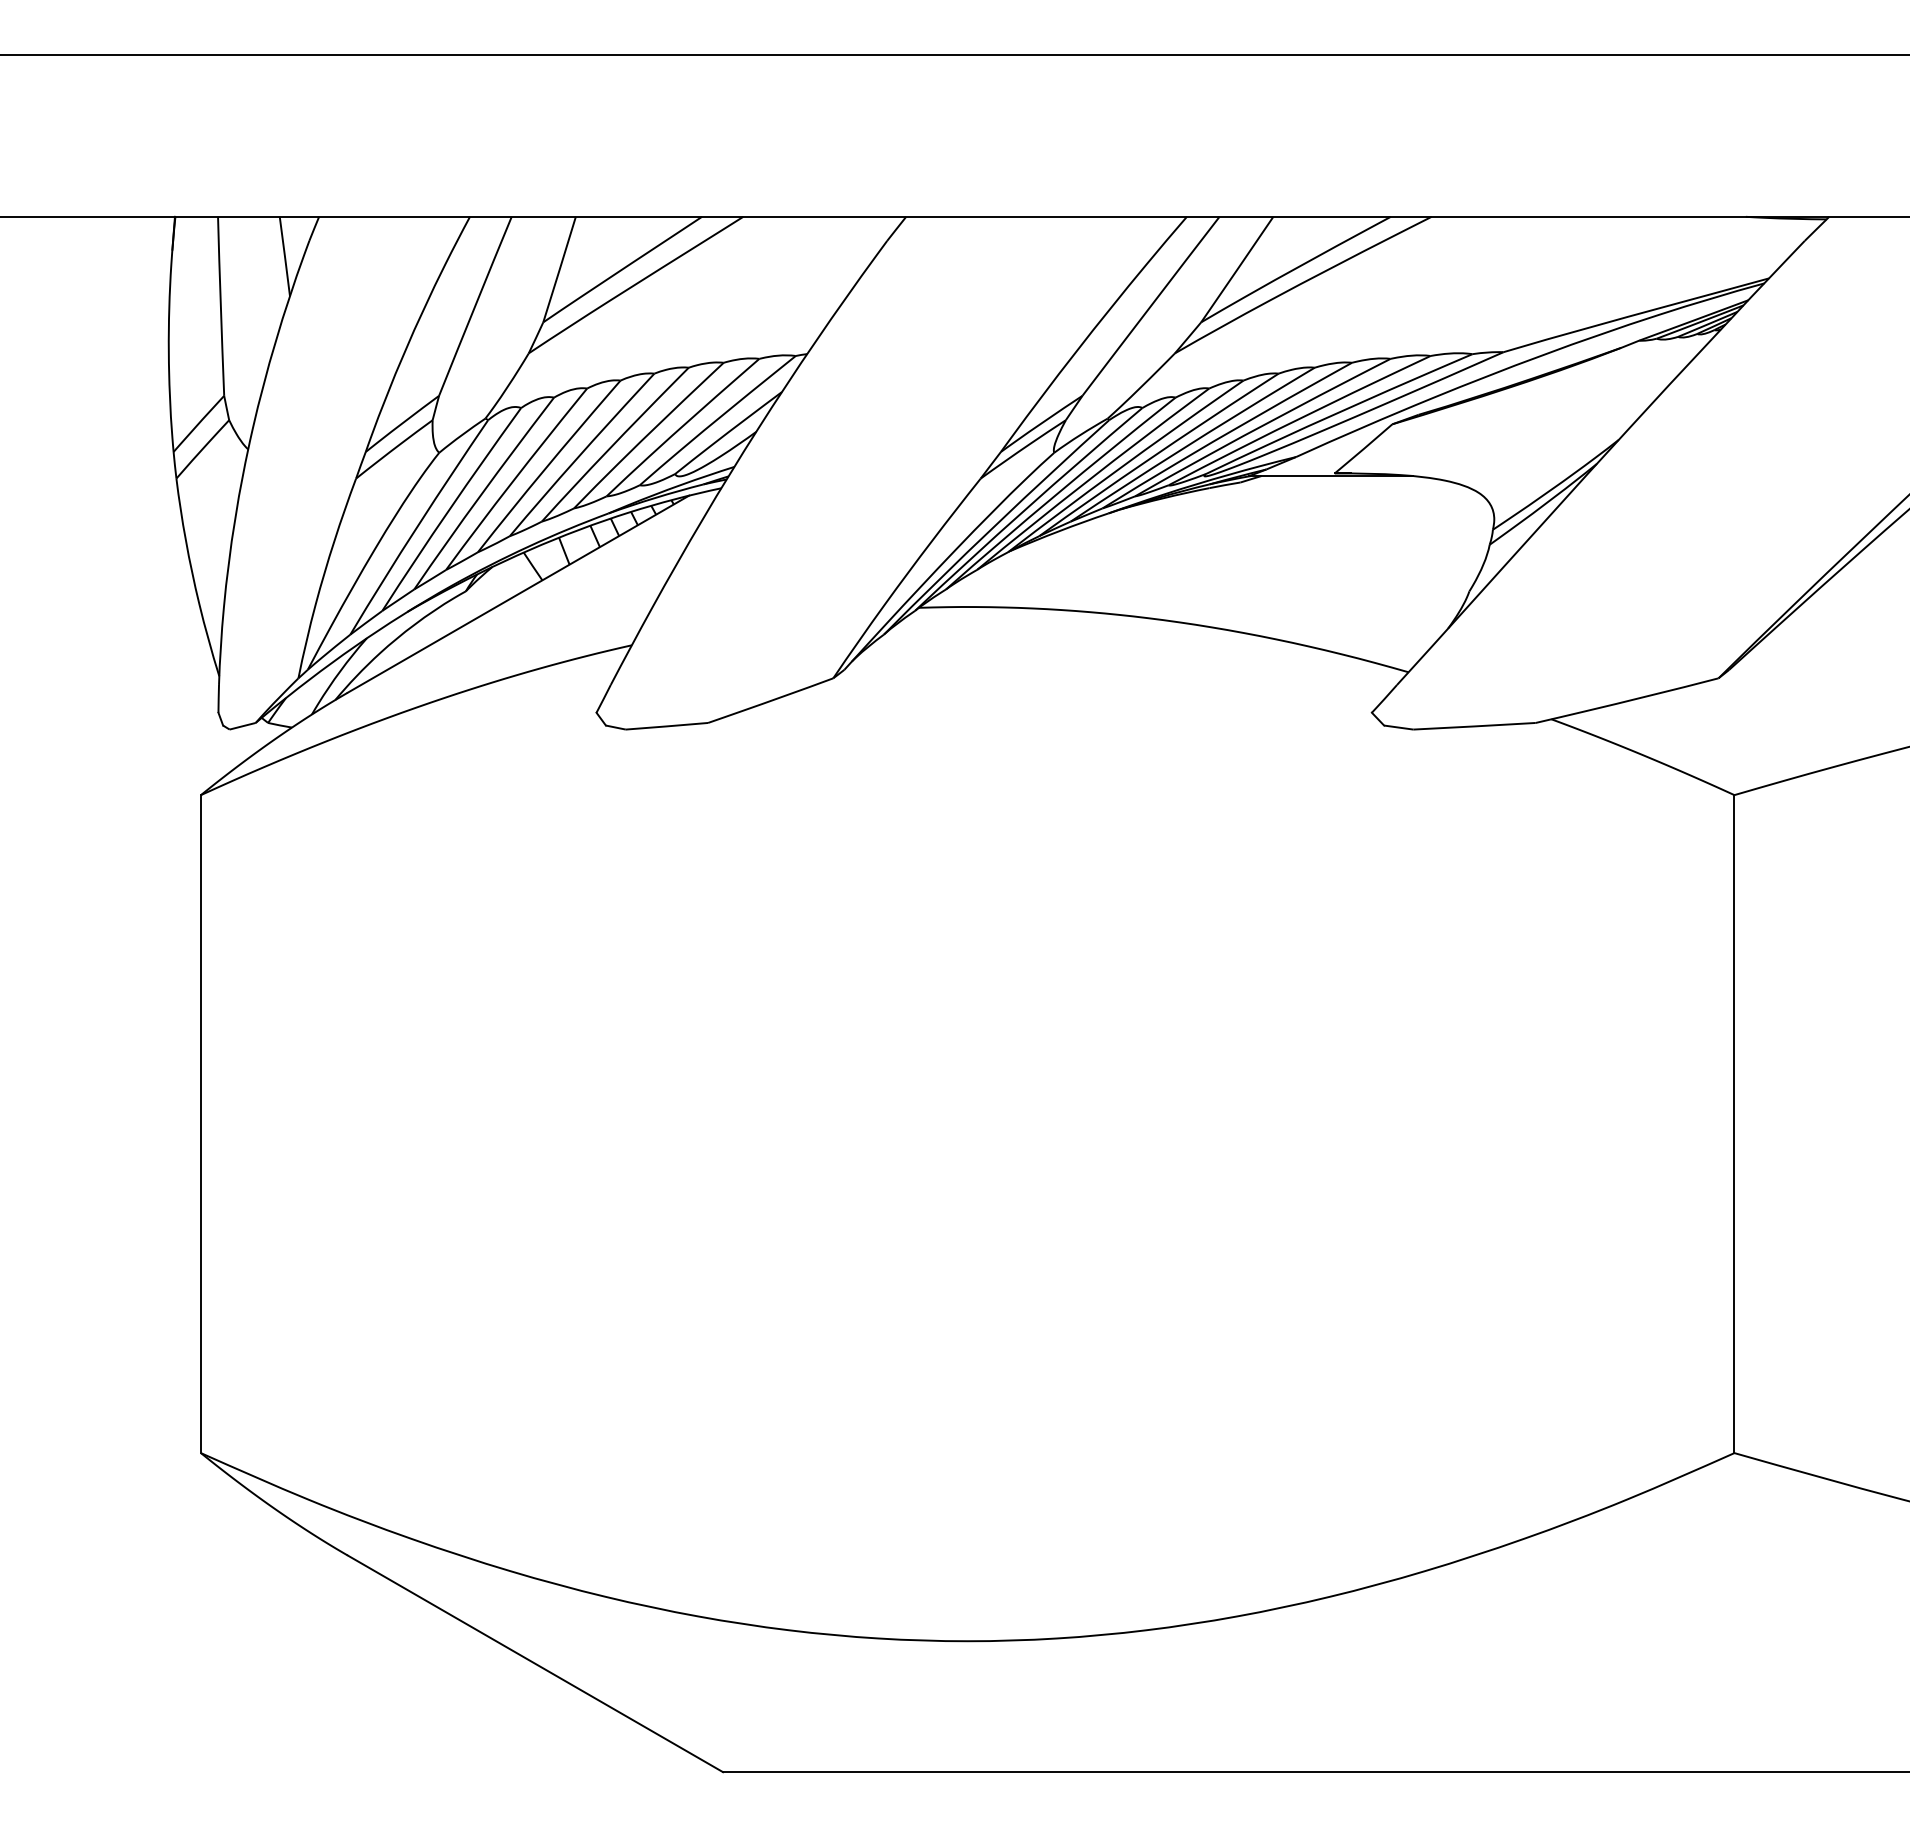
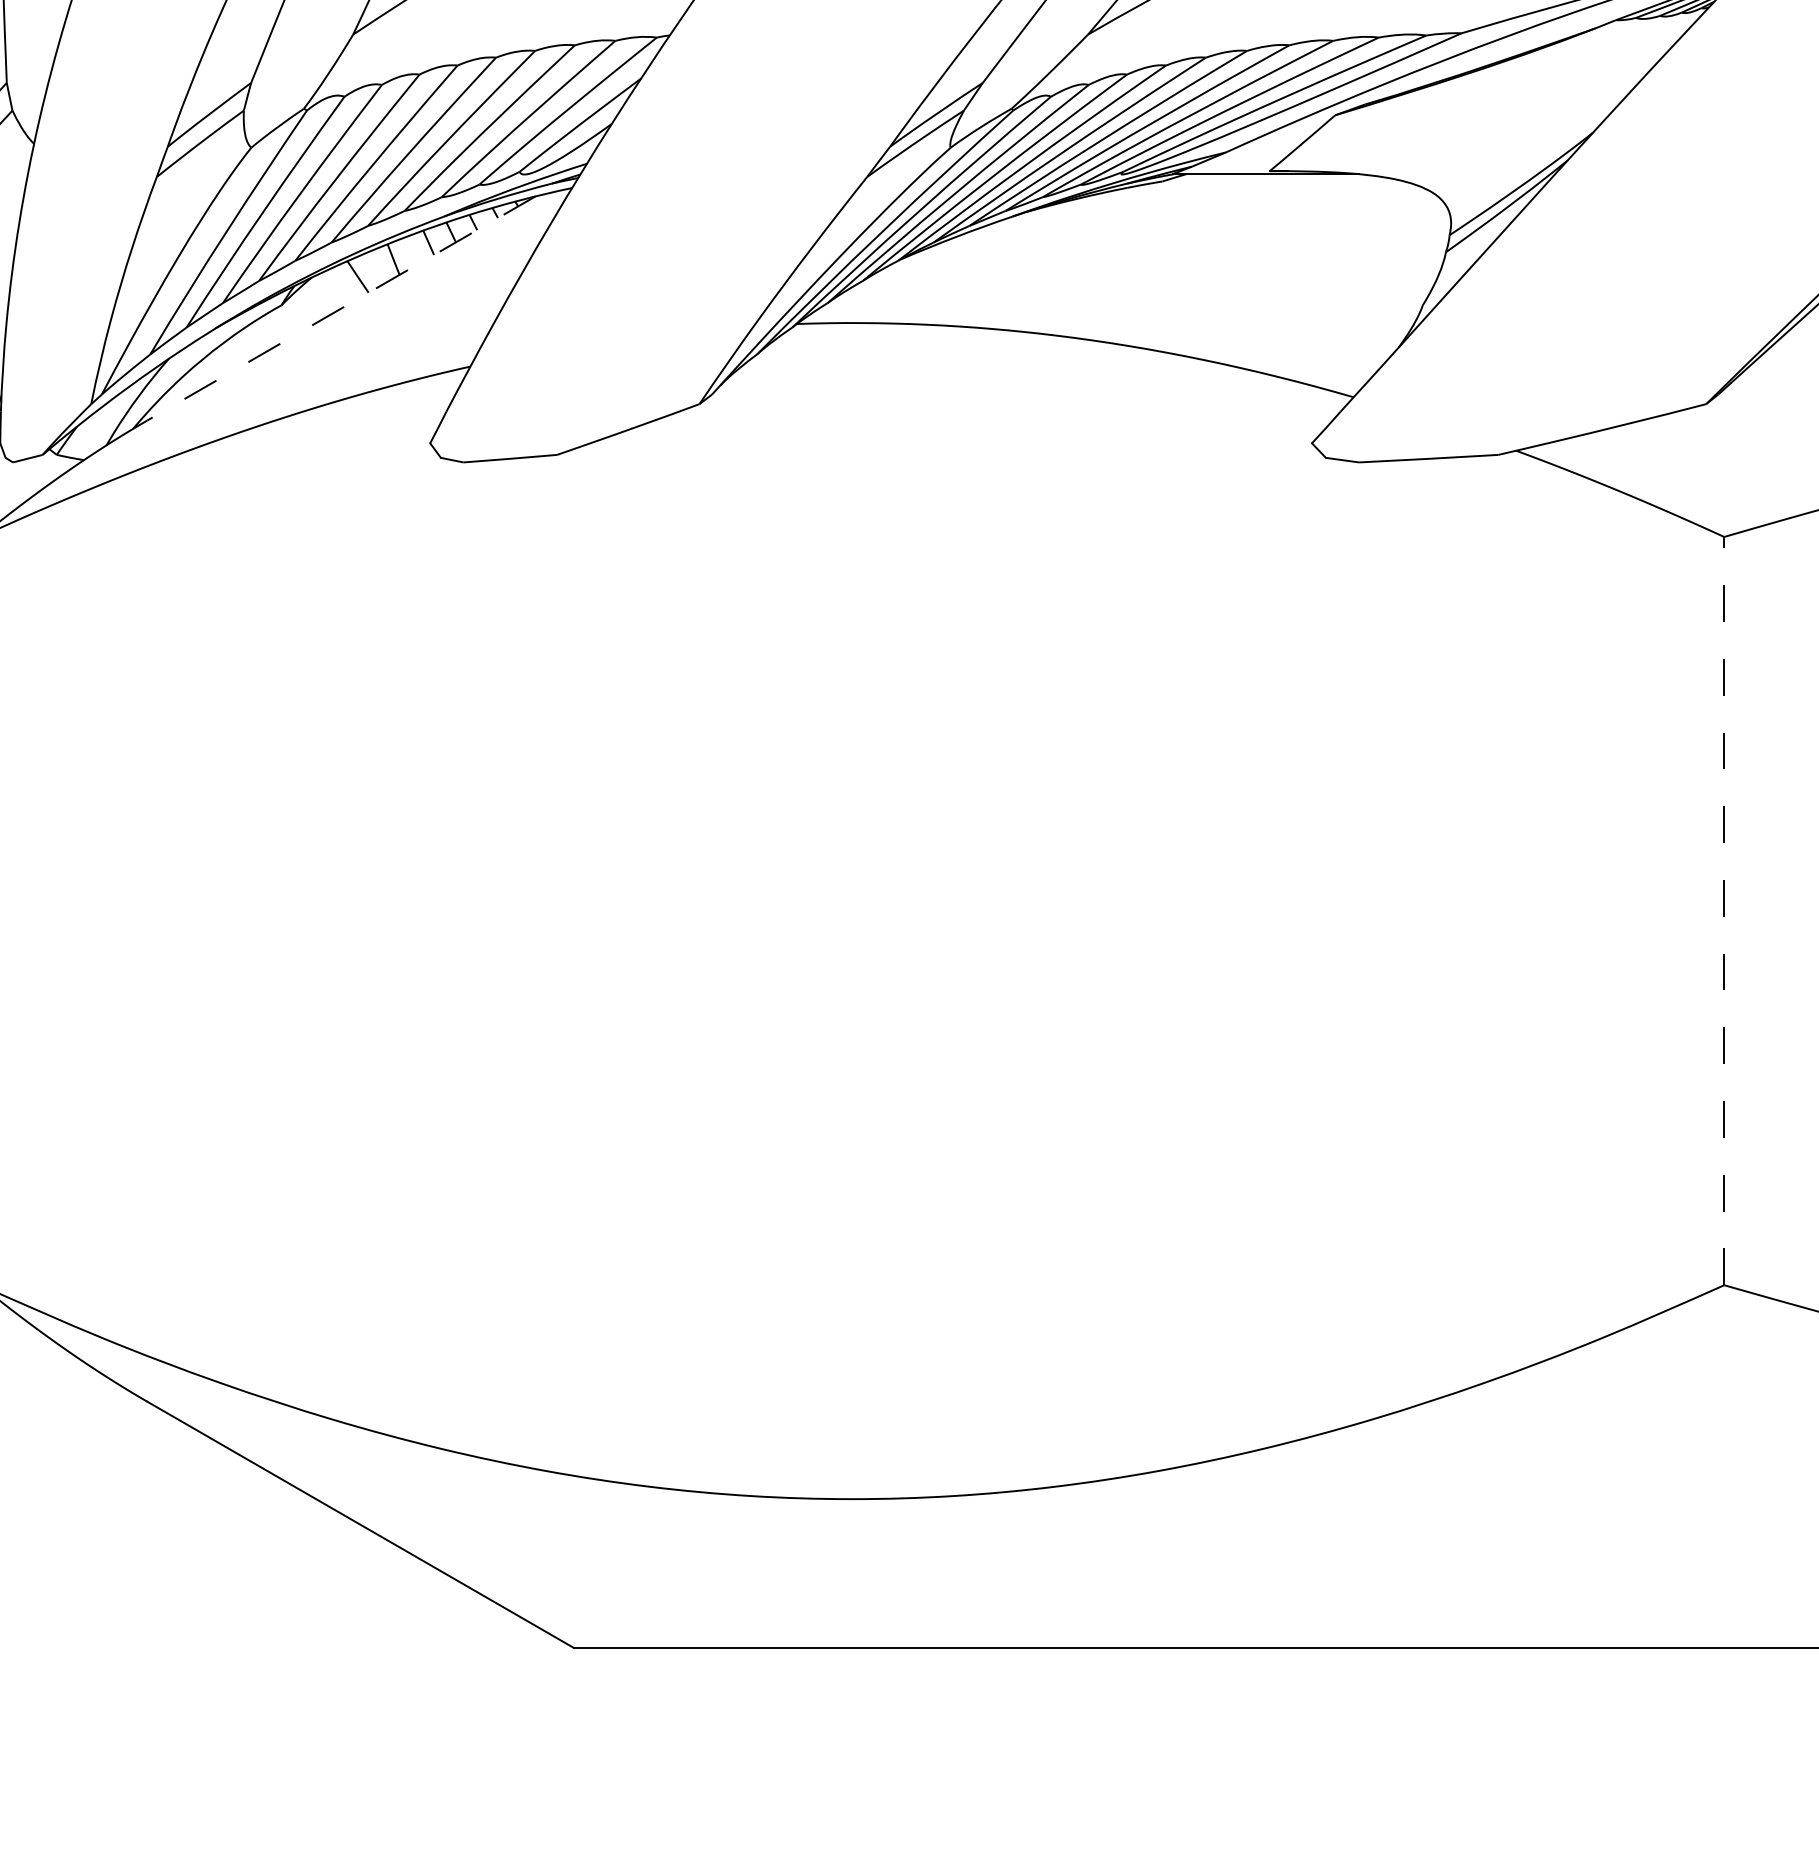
line: (518, 594) -> (341, 308), solid -> dashed
line: (1734, 1124) -> (1724, 911), solid -> dashed

